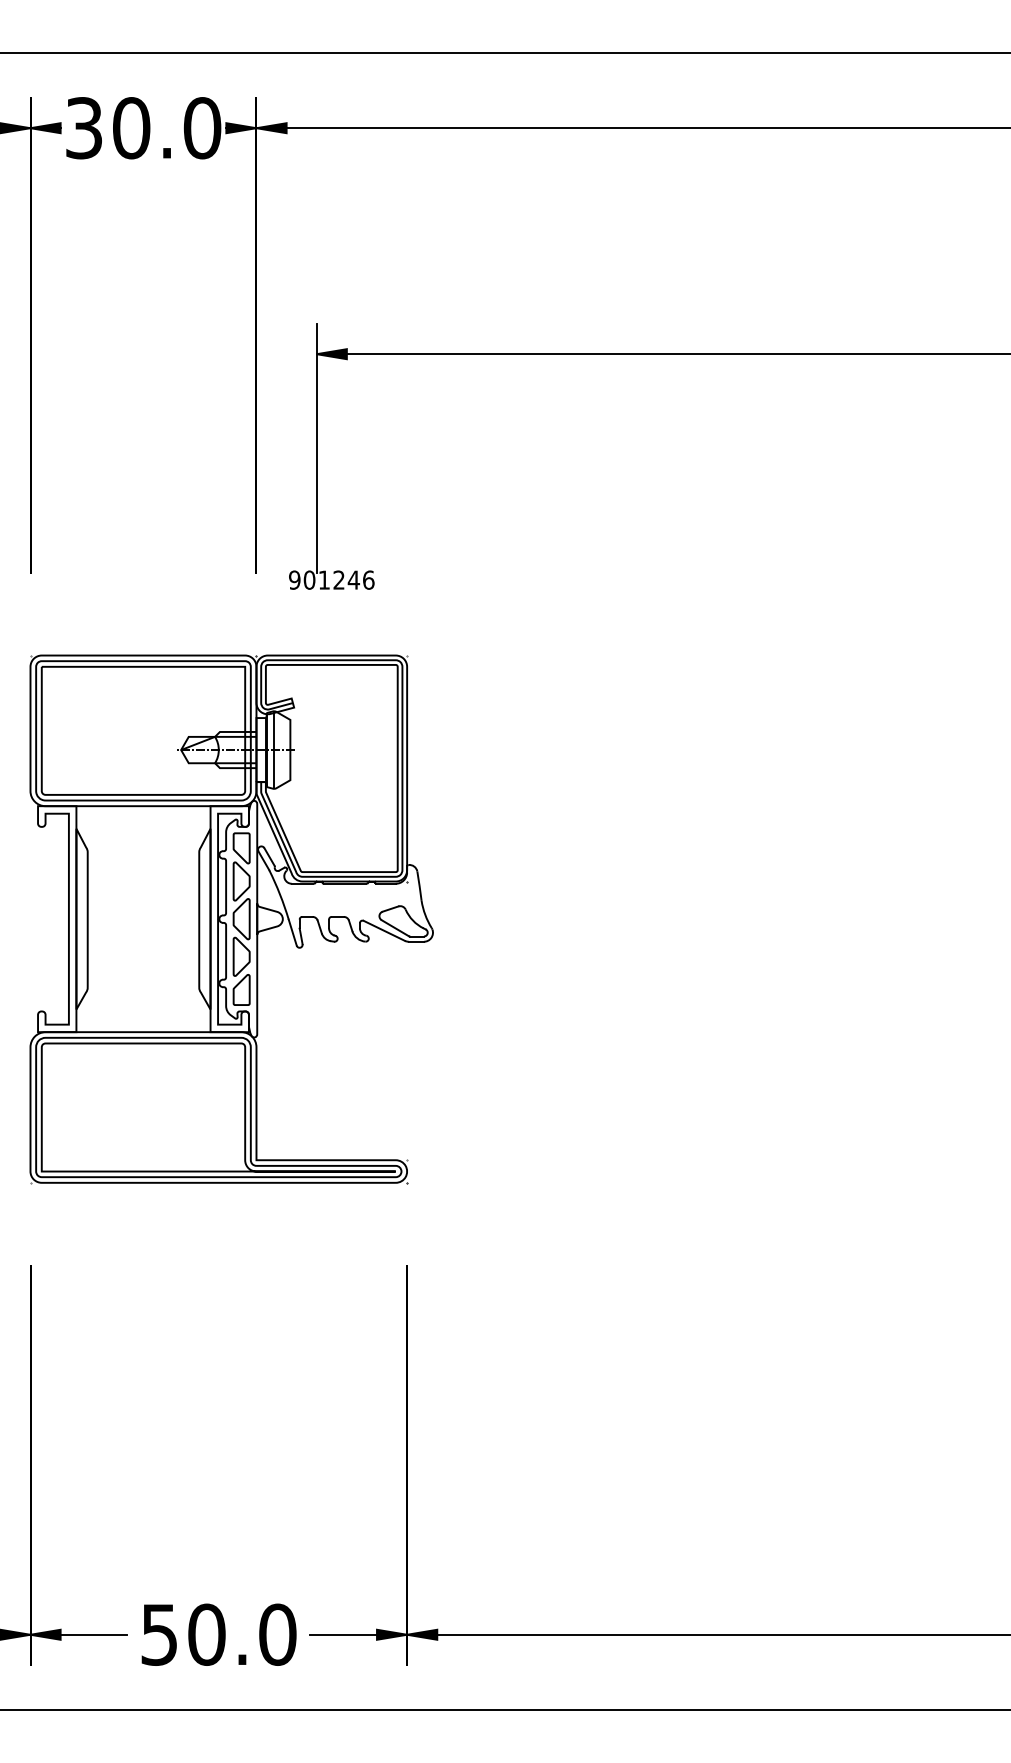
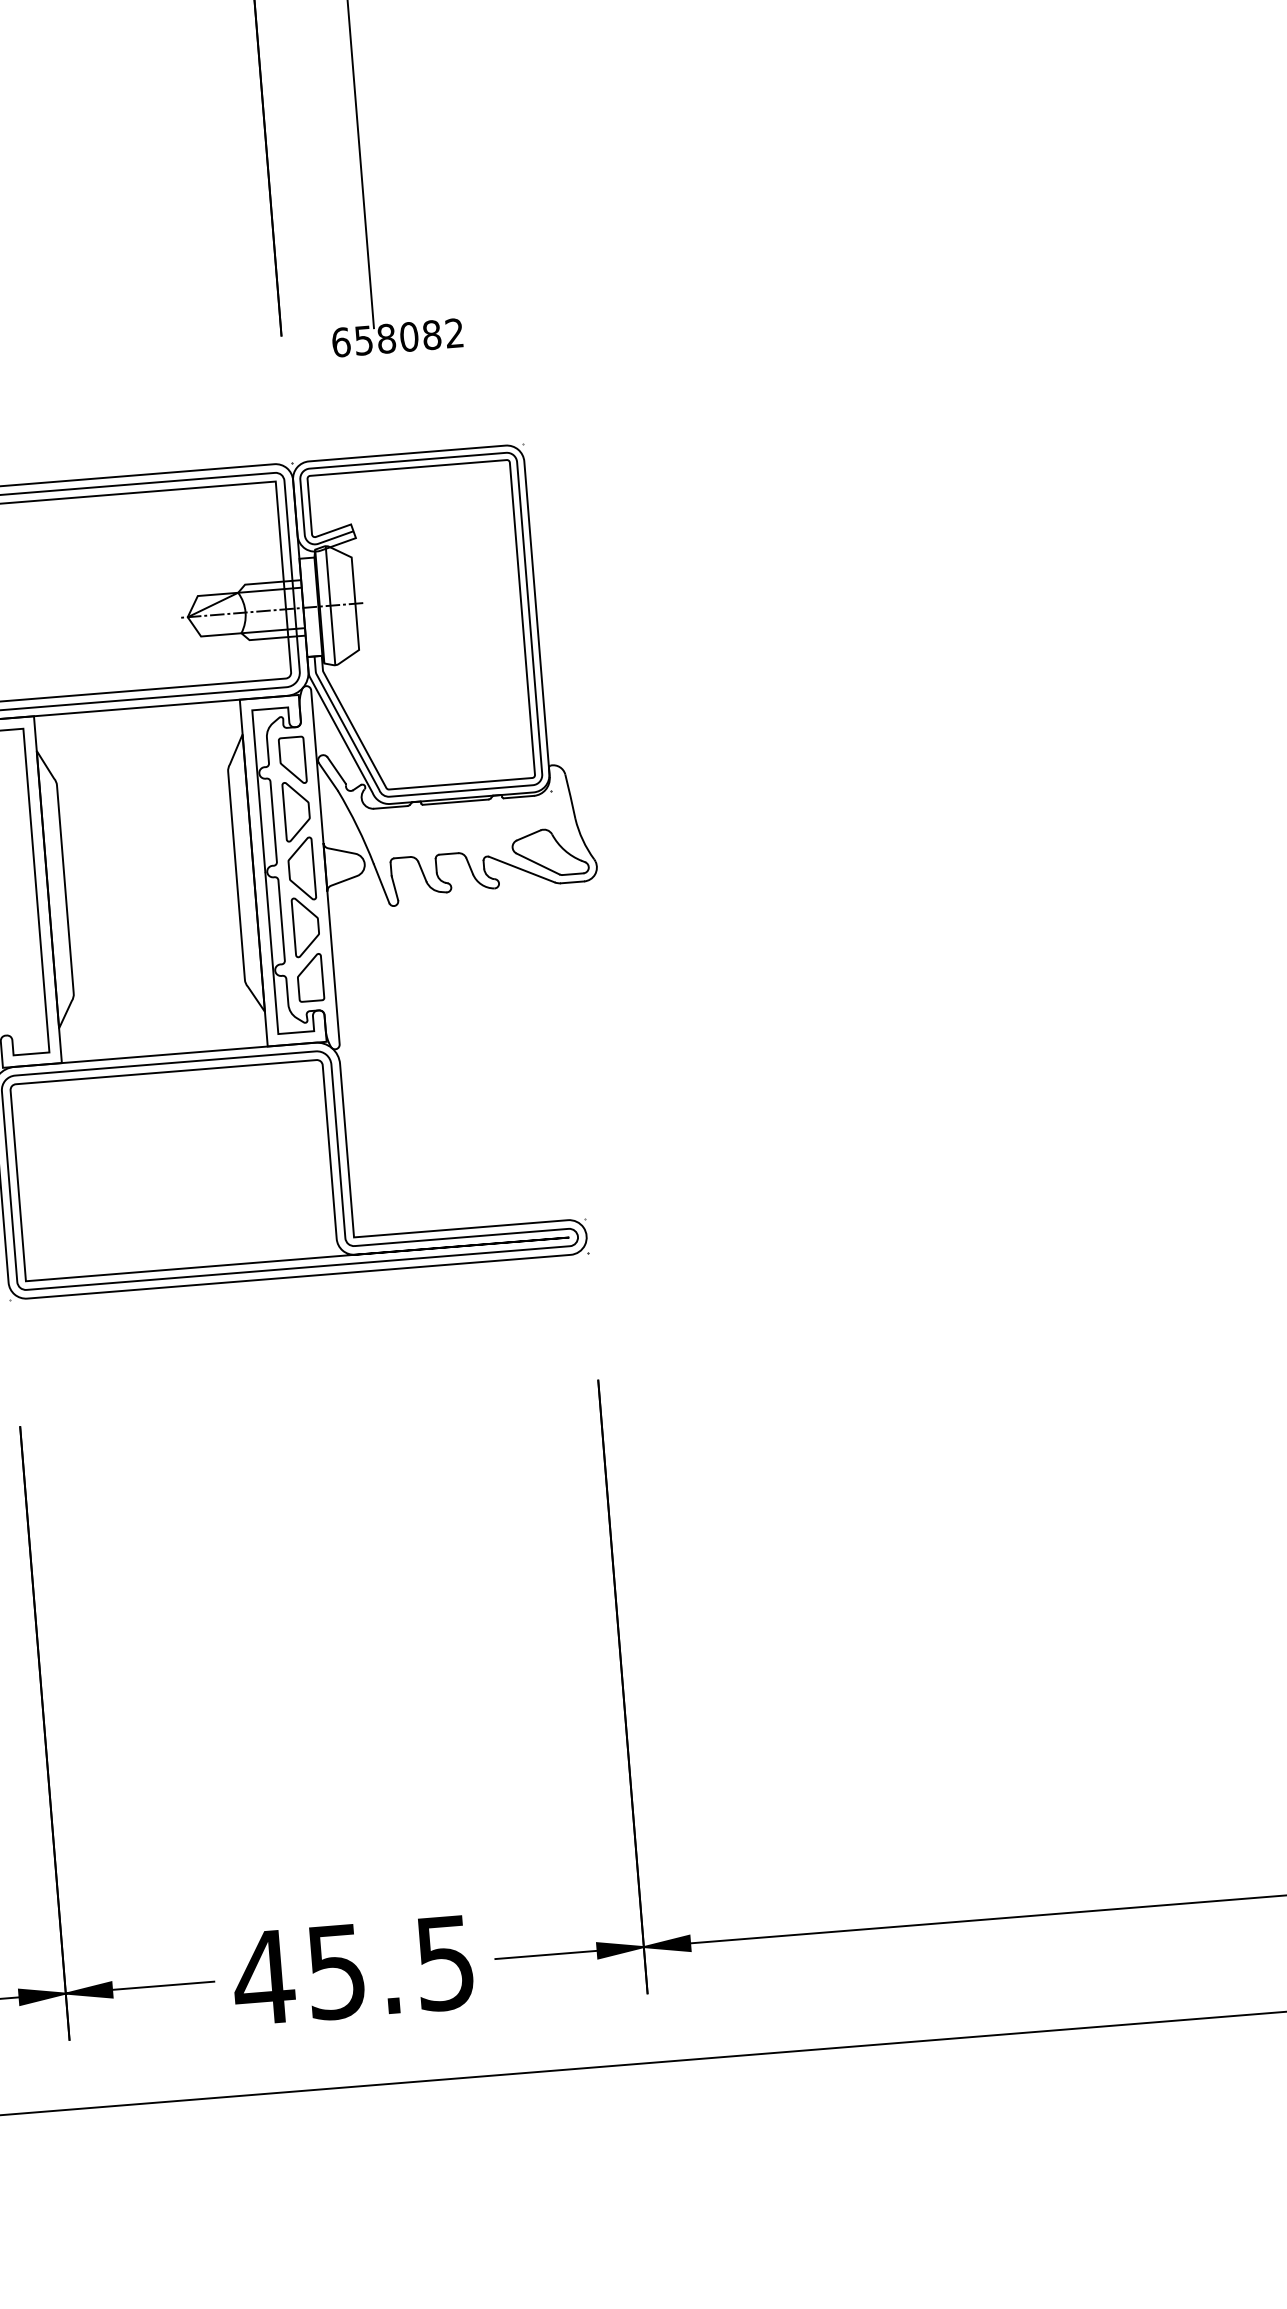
text: (331, 579) -> (397, 336), 901246 -> 658082
text: (217, 1634) -> (352, 1970), 50.0 -> 45.5

